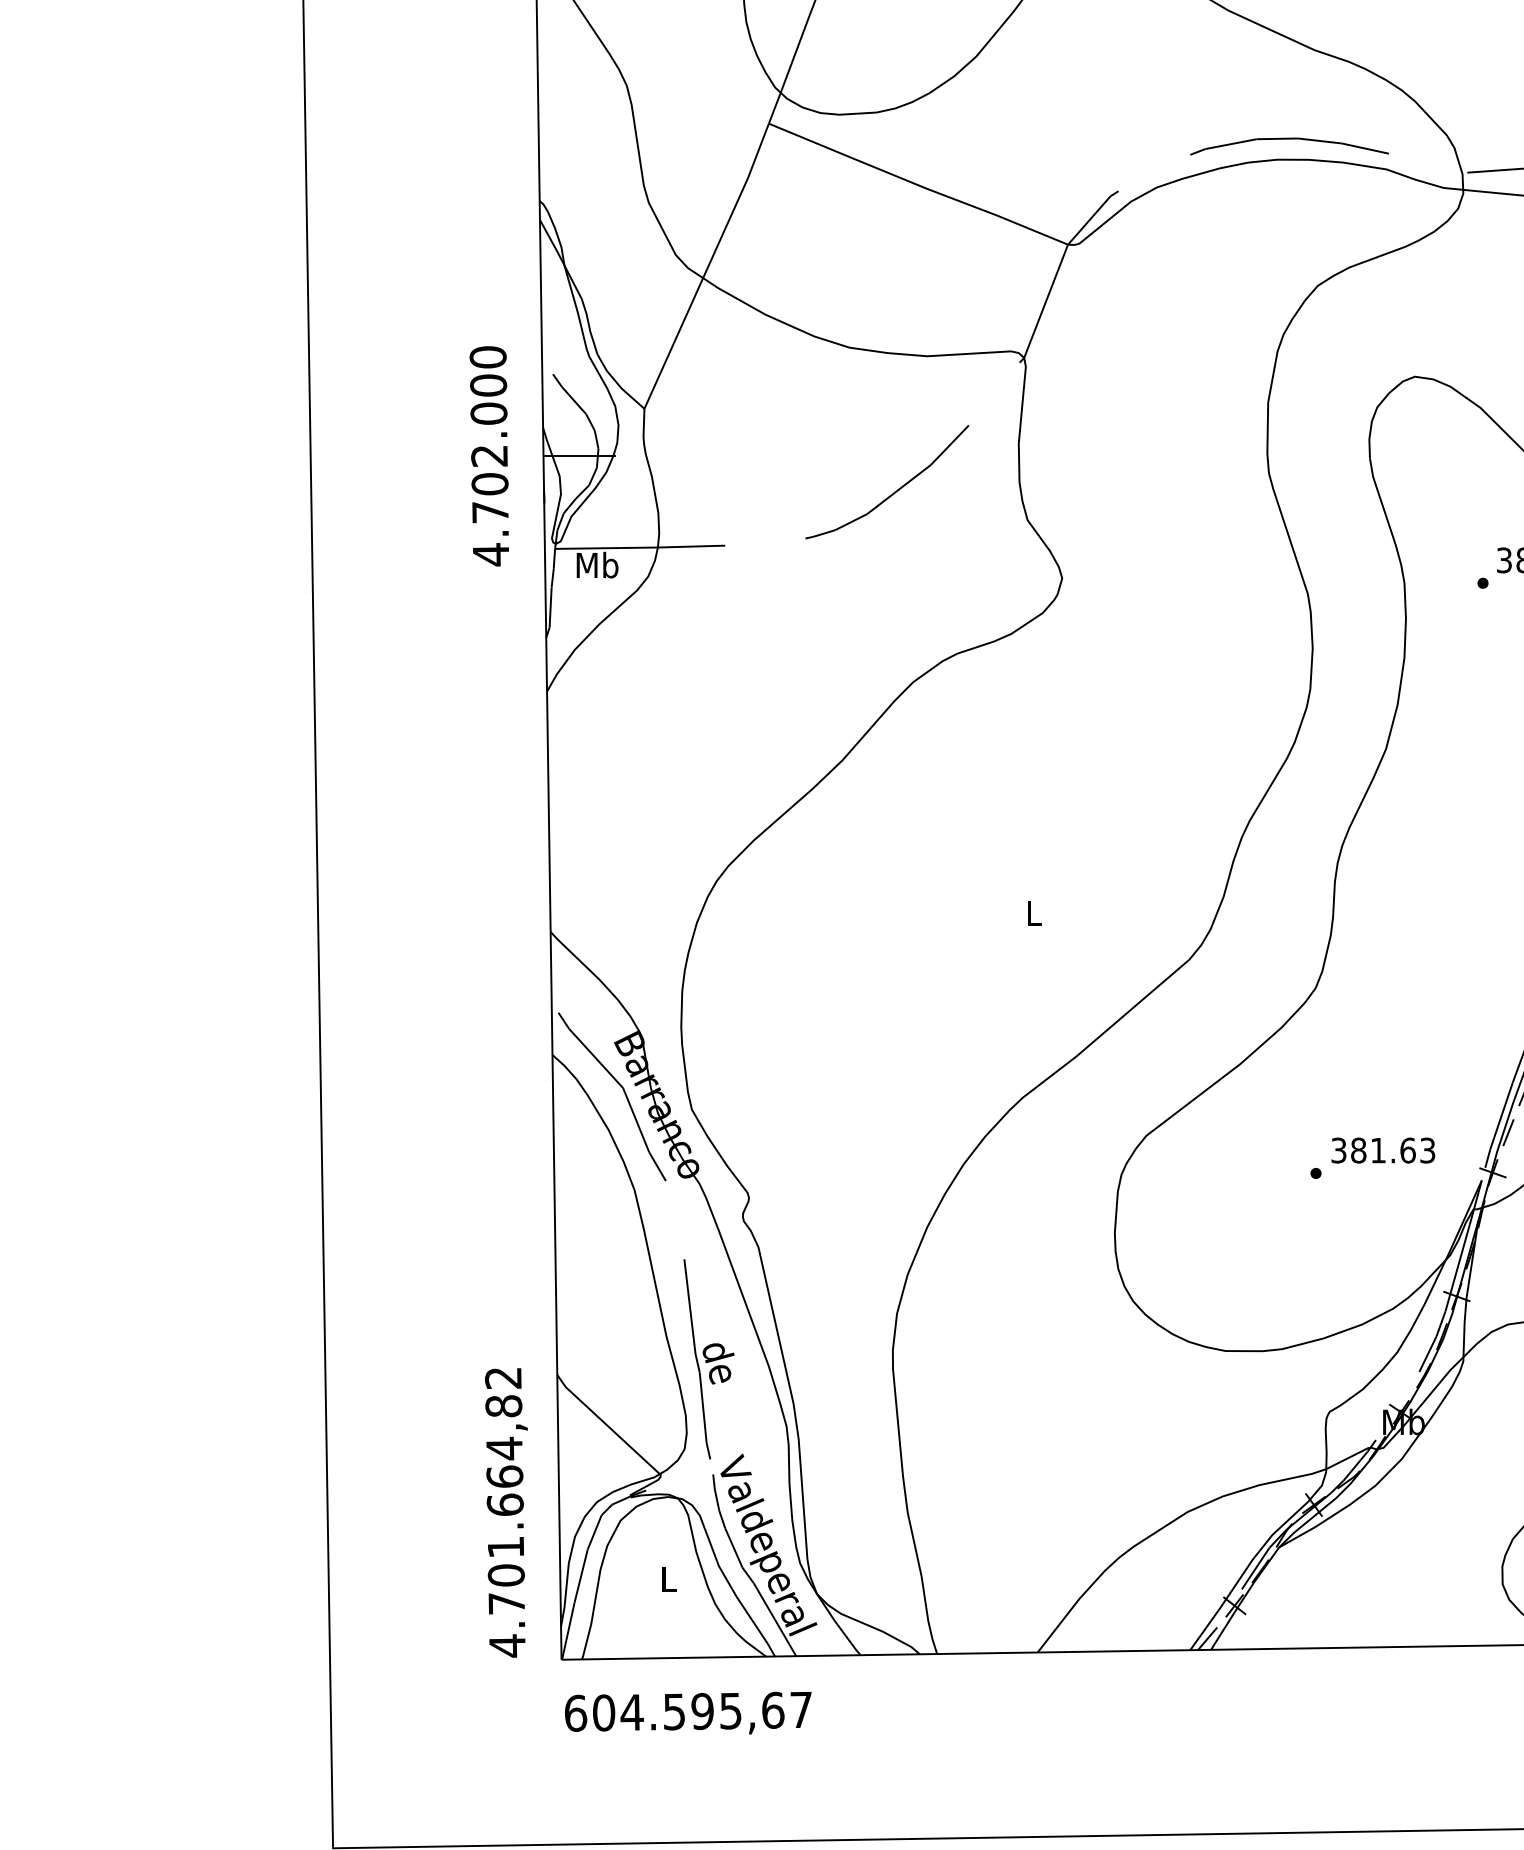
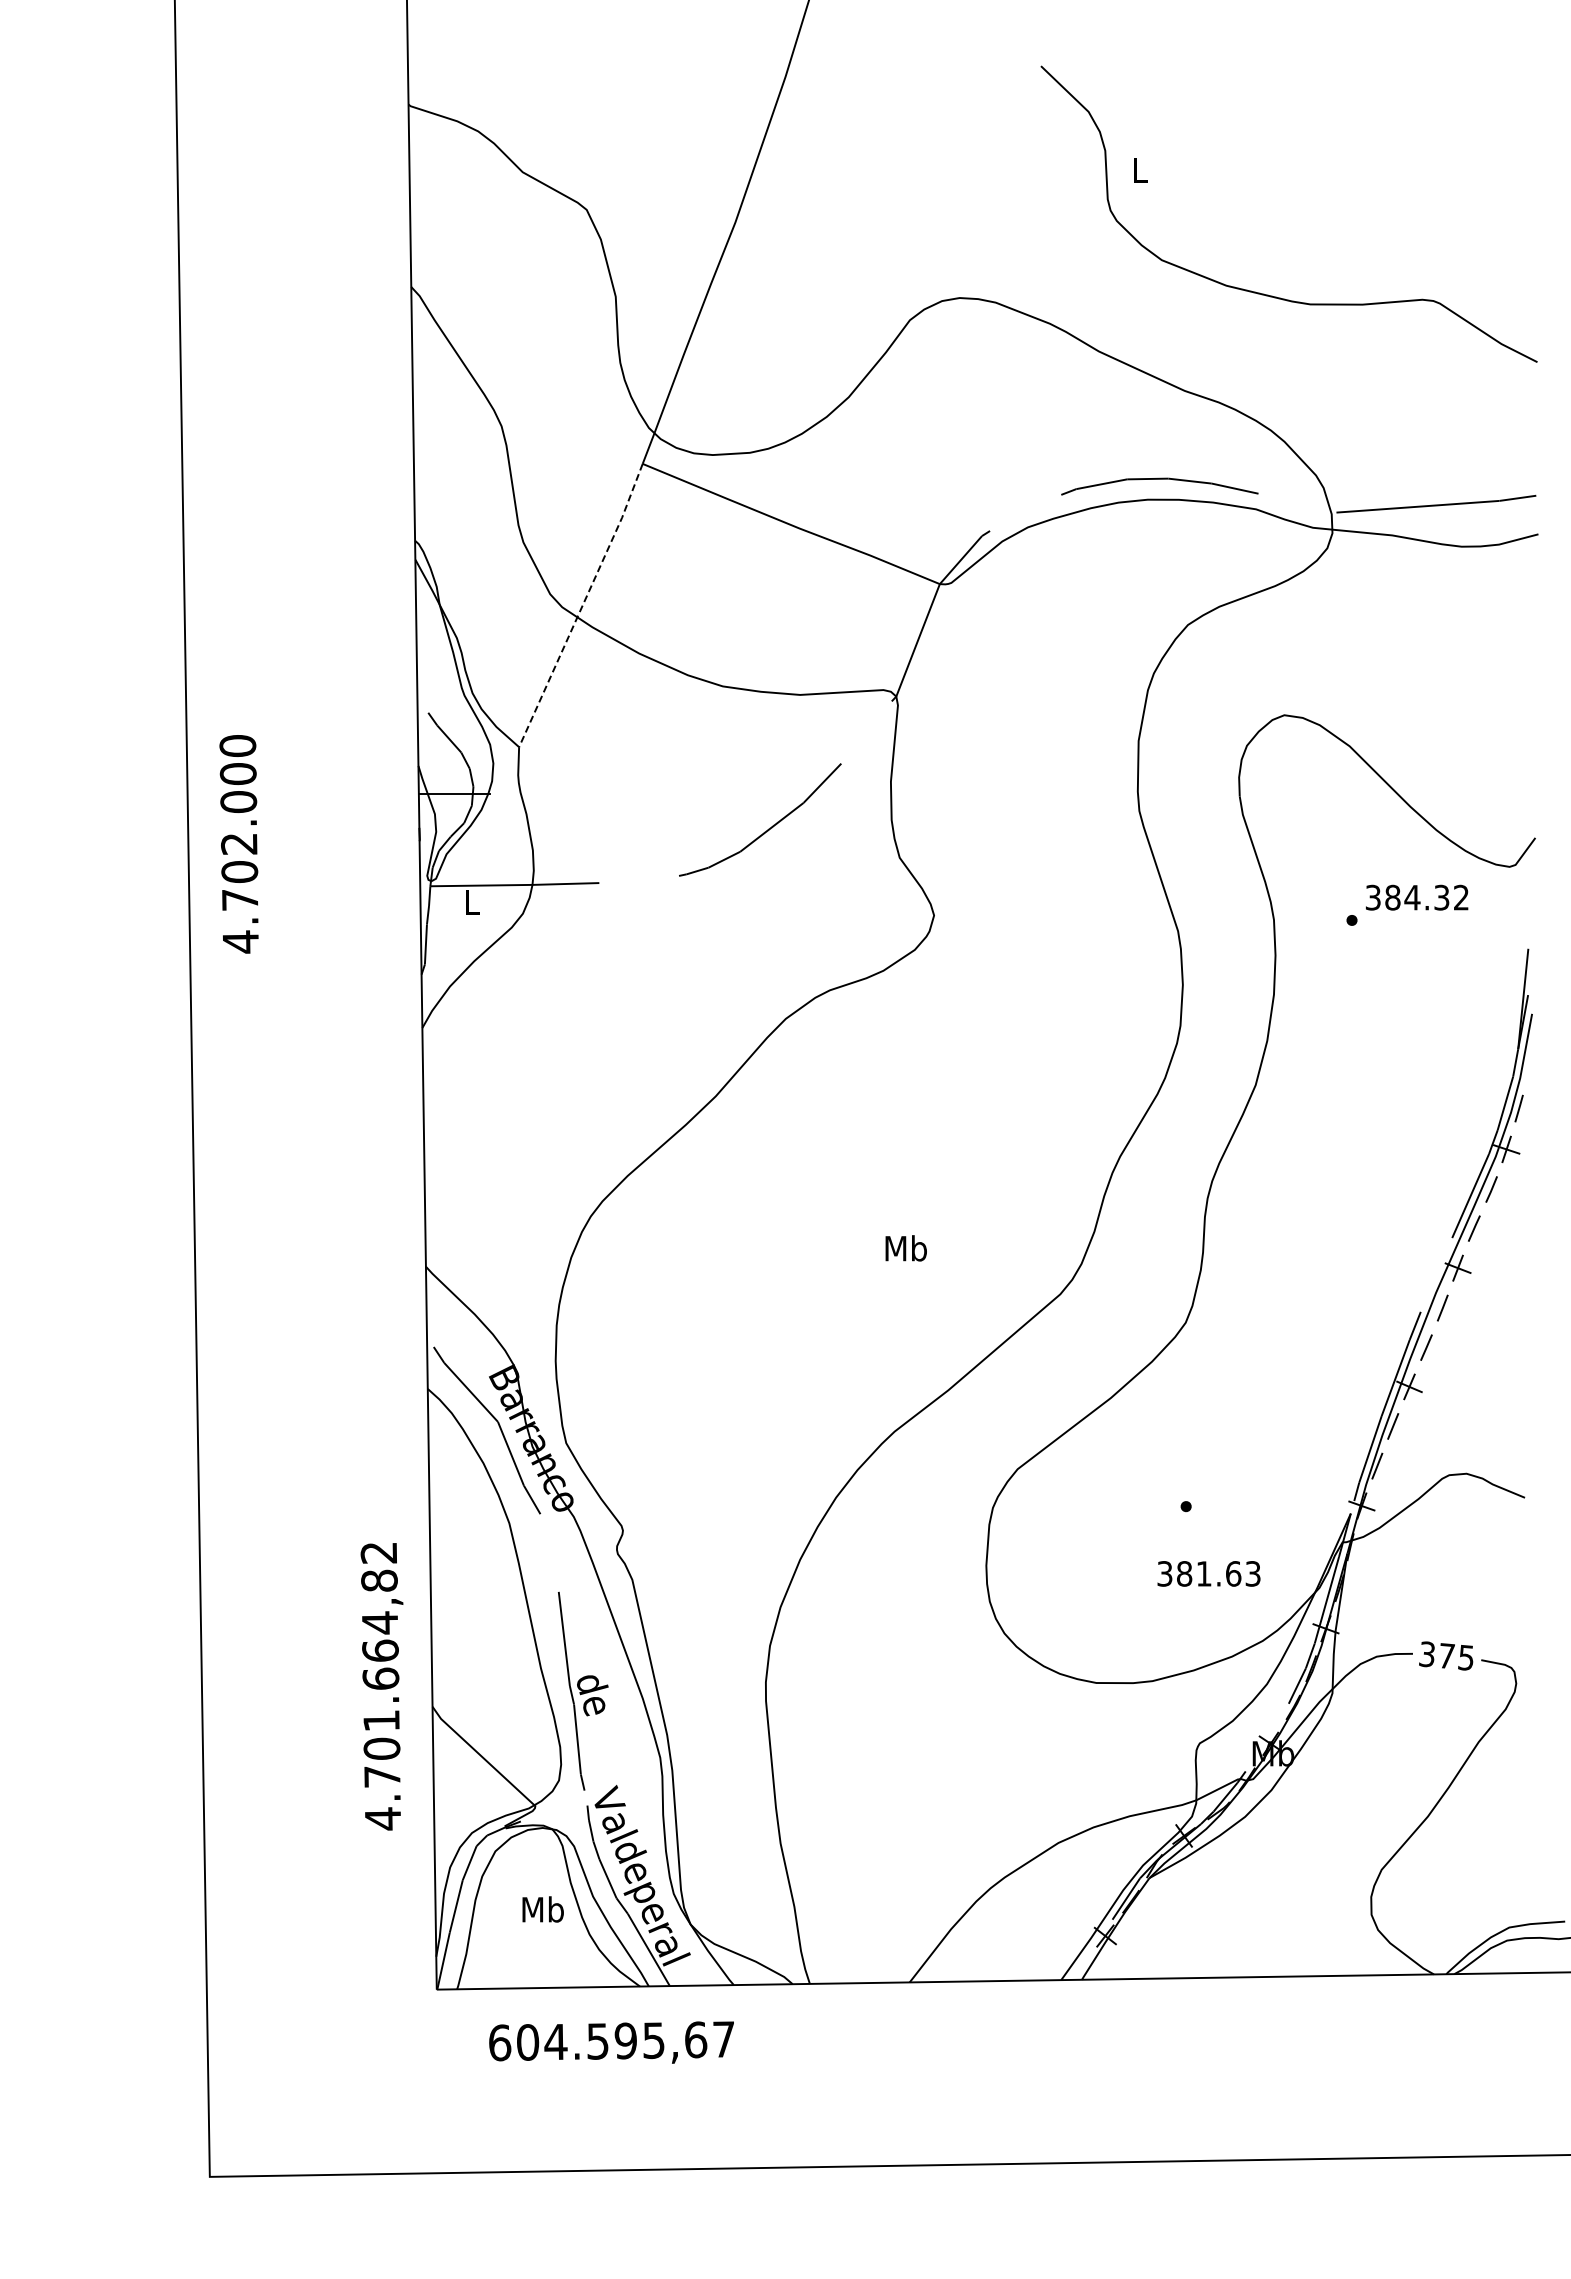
line: (708, 267) -> (582, 606), solid -> dashed
text: (488, 456) -> (238, 844), moved
text: (597, 565) -> (472, 902), Mb -> L
text: (1033, 913) -> (905, 1248), L -> Mb
text: (1382, 1150) -> (1208, 1573), moved
text: (505, 1512) -> (381, 1686), moved
text: (667, 1579) -> (542, 1909), L -> Mb
line: (1207, 1638) -> (1078, 1968), removed
text: (688, 1712) -> (611, 2042), moved

